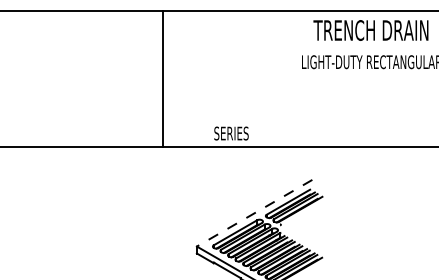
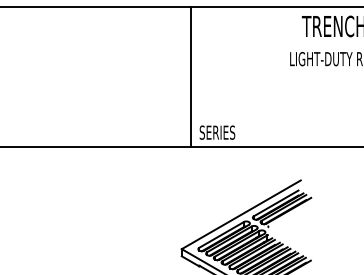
line: (163, 79) -> (191, 76), moved
line: (254, 213) -> (241, 215), dashed -> solid

